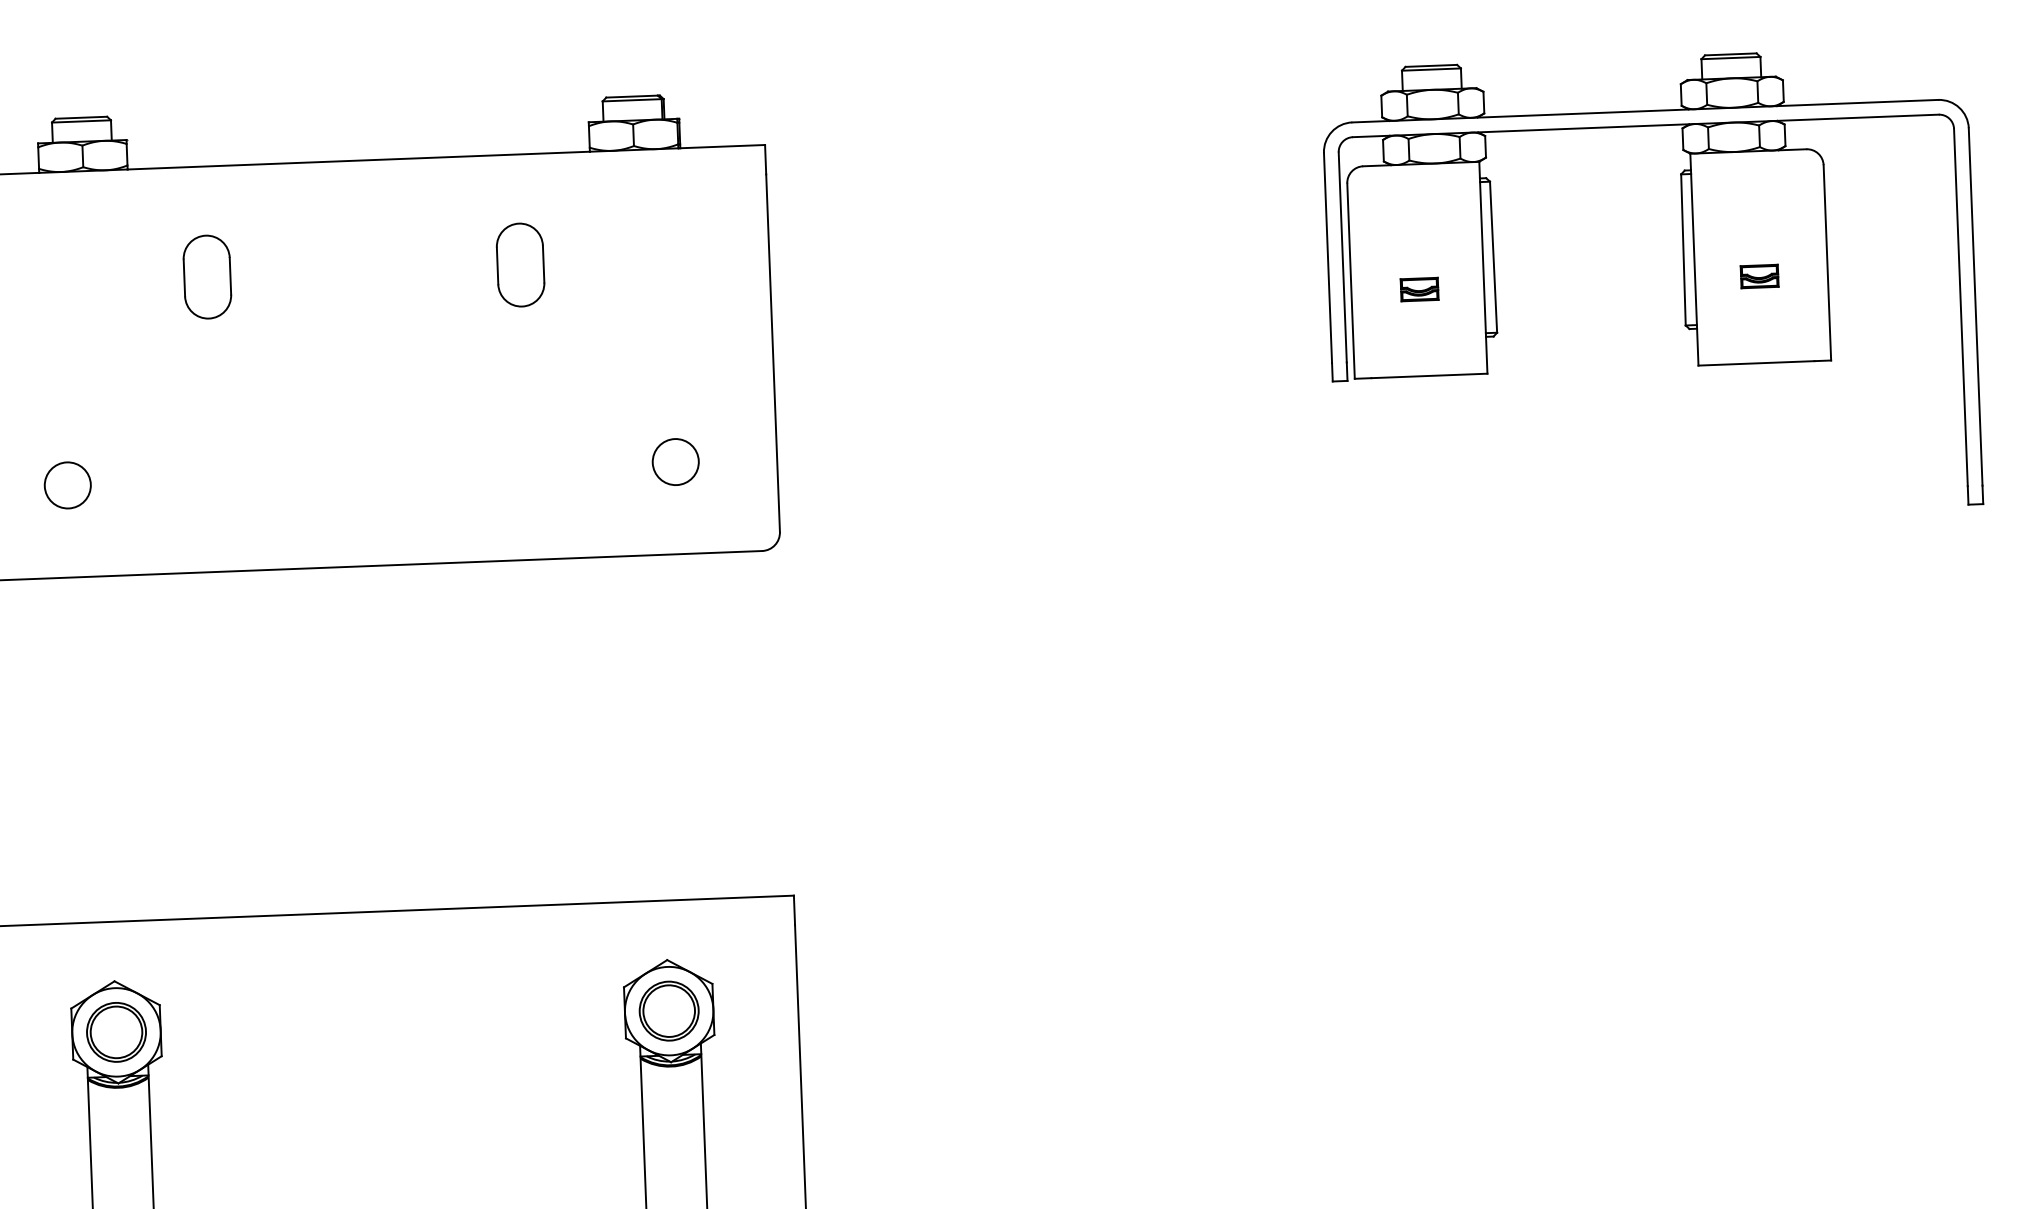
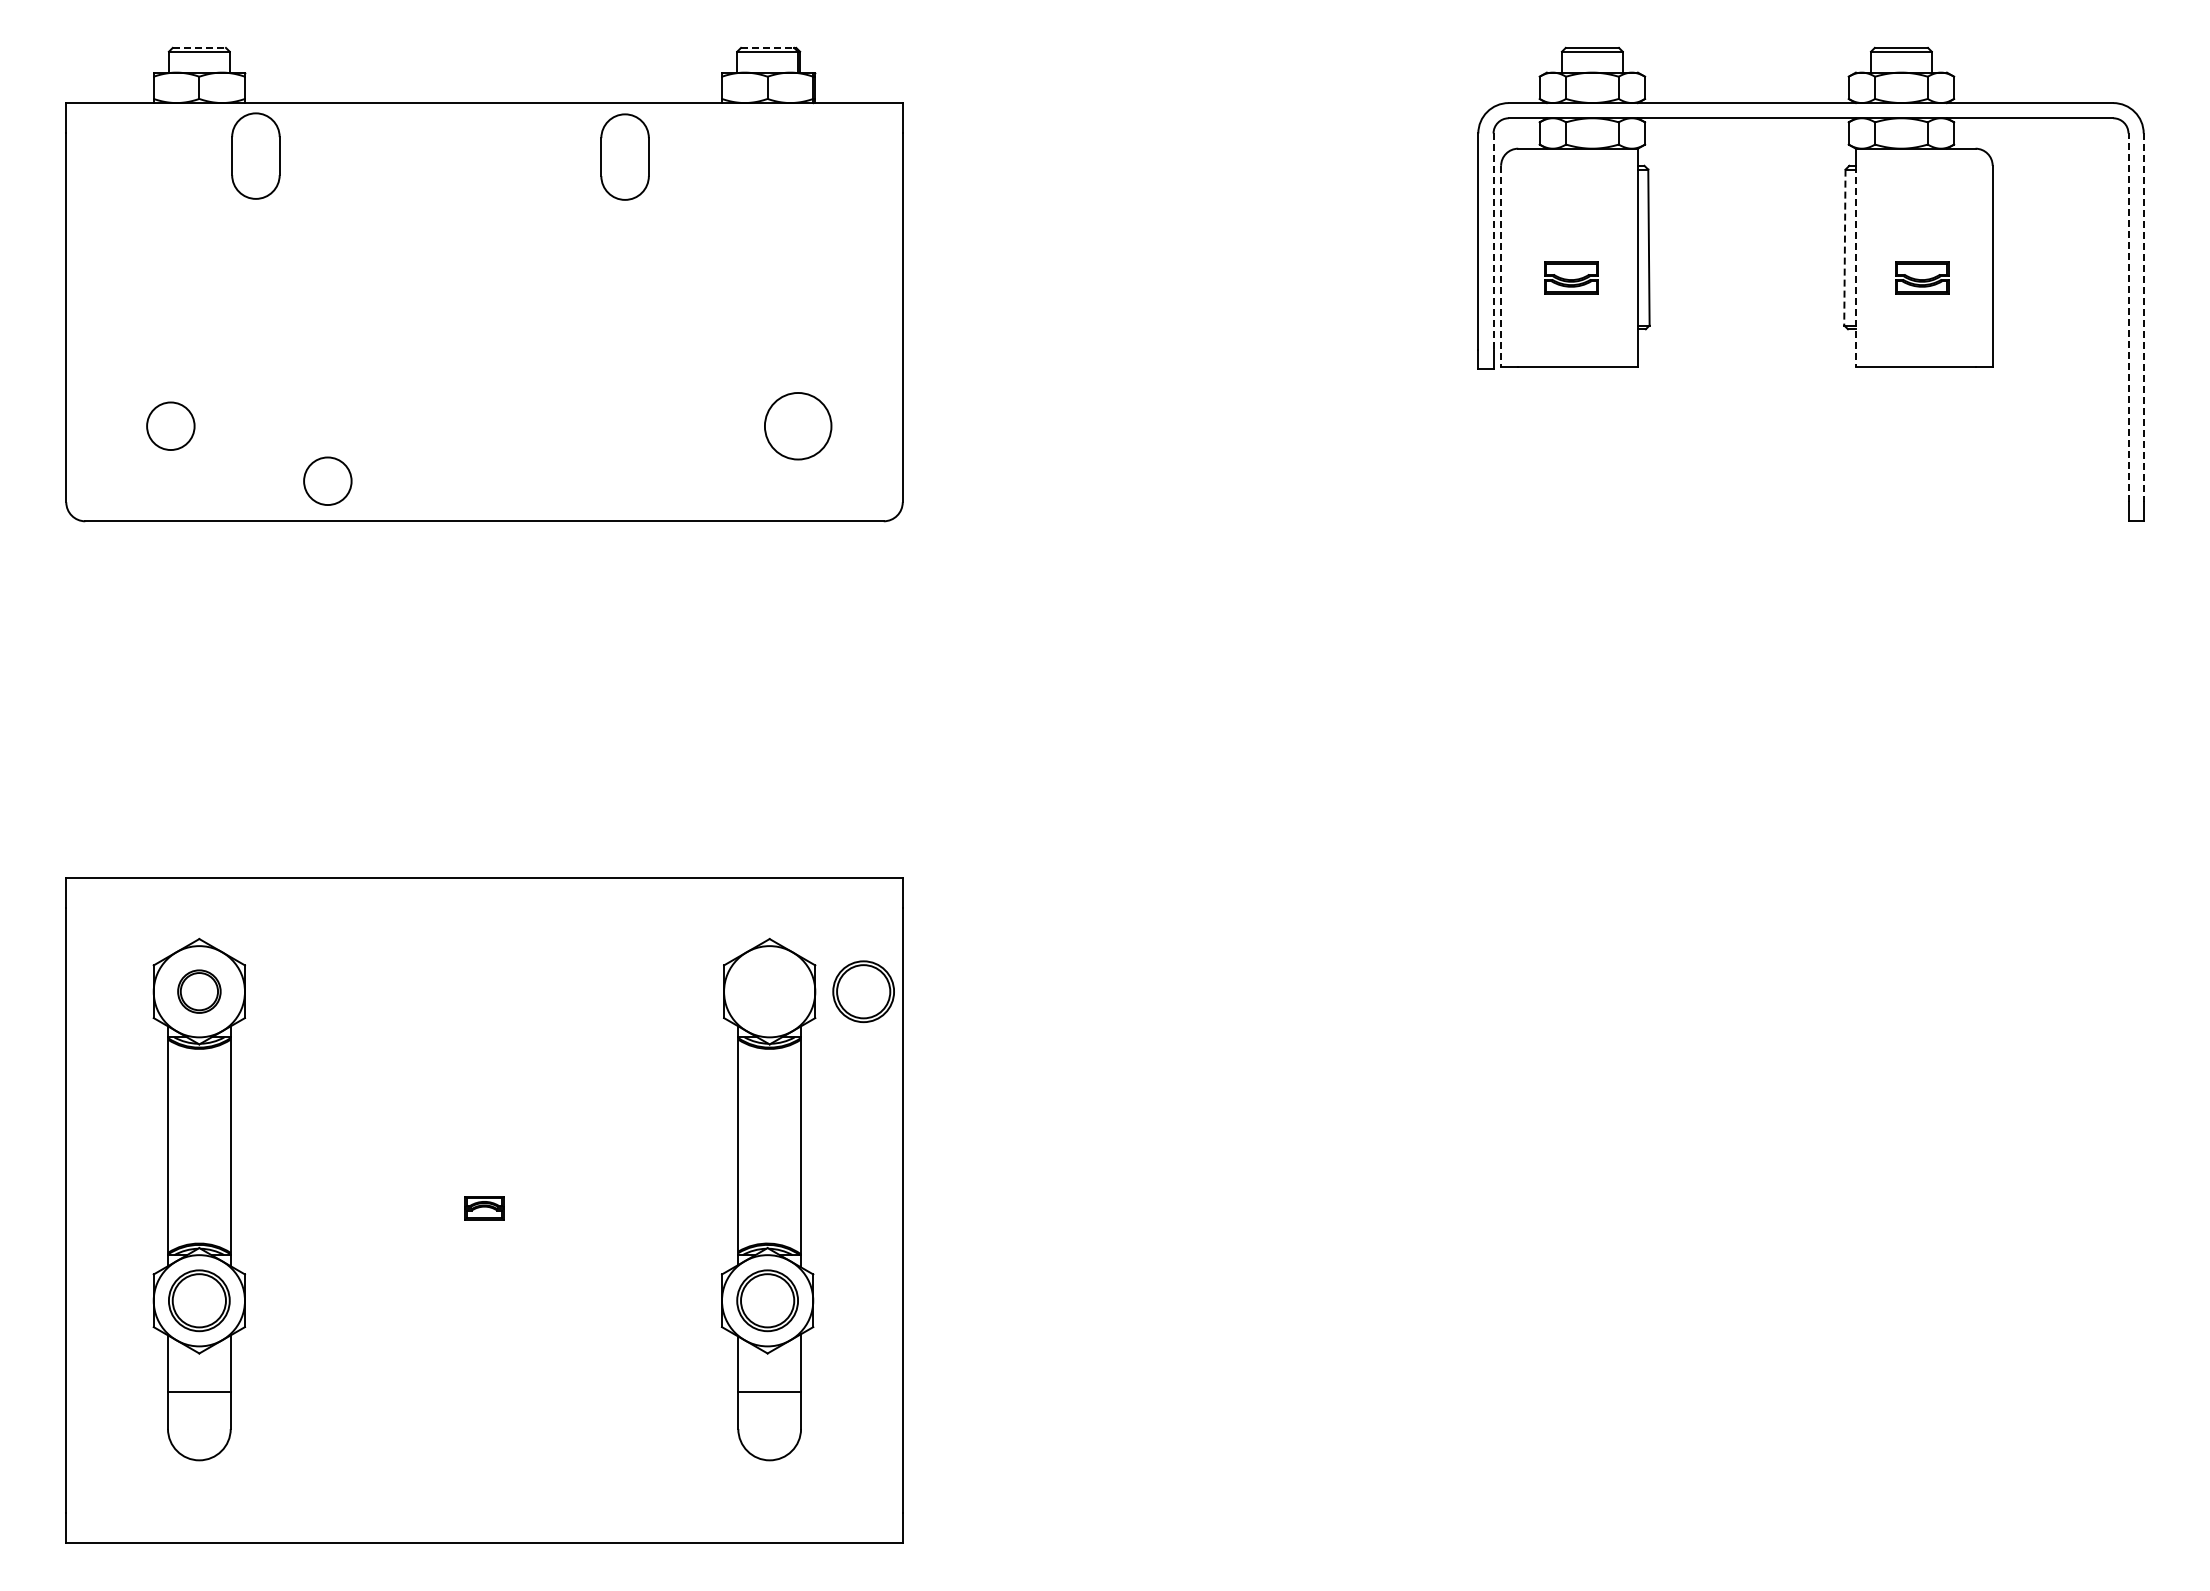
line: (631, 96) -> (767, 47), solid -> dashed
line: (81, 117) -> (199, 47), solid -> dashed
line: (1683, 249) -> (1844, 247), solid -> dashed
line: (1342, 258) -> (1493, 242), solid -> dashed
part: (519, 264) -> (624, 156), moved
line: (1694, 267) -> (1855, 266), solid -> dashed
part: (206, 276) -> (255, 155), moved
part: (1759, 276) -> (1922, 277), size x1.4
line: (1351, 281) -> (1501, 266), solid -> dashed
part: (1419, 289) -> (1571, 277), size x1.4
line: (1960, 307) -> (2128, 317), solid -> dashed
line: (1975, 307) -> (2143, 318), solid -> dashed
circle: (675, 462) -> (797, 426), size x1.4
circle: (221, 532) -> (327, 480), added
part: (669, 1010) -> (863, 991), moved
part: (116, 1032) -> (199, 991), size x0.7

